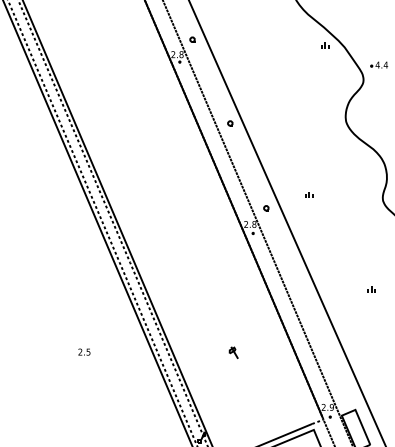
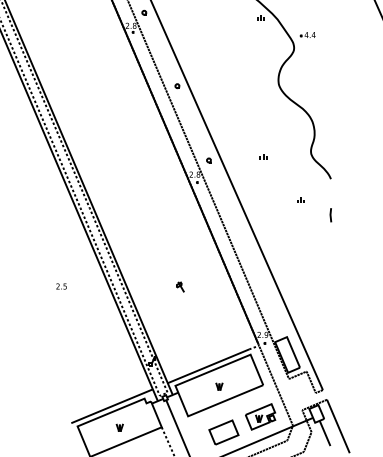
part: (309, 194) -> (263, 156), moved
part: (370, 288) -> (300, 199), moved
text: (84, 352) -> (61, 286), moved

